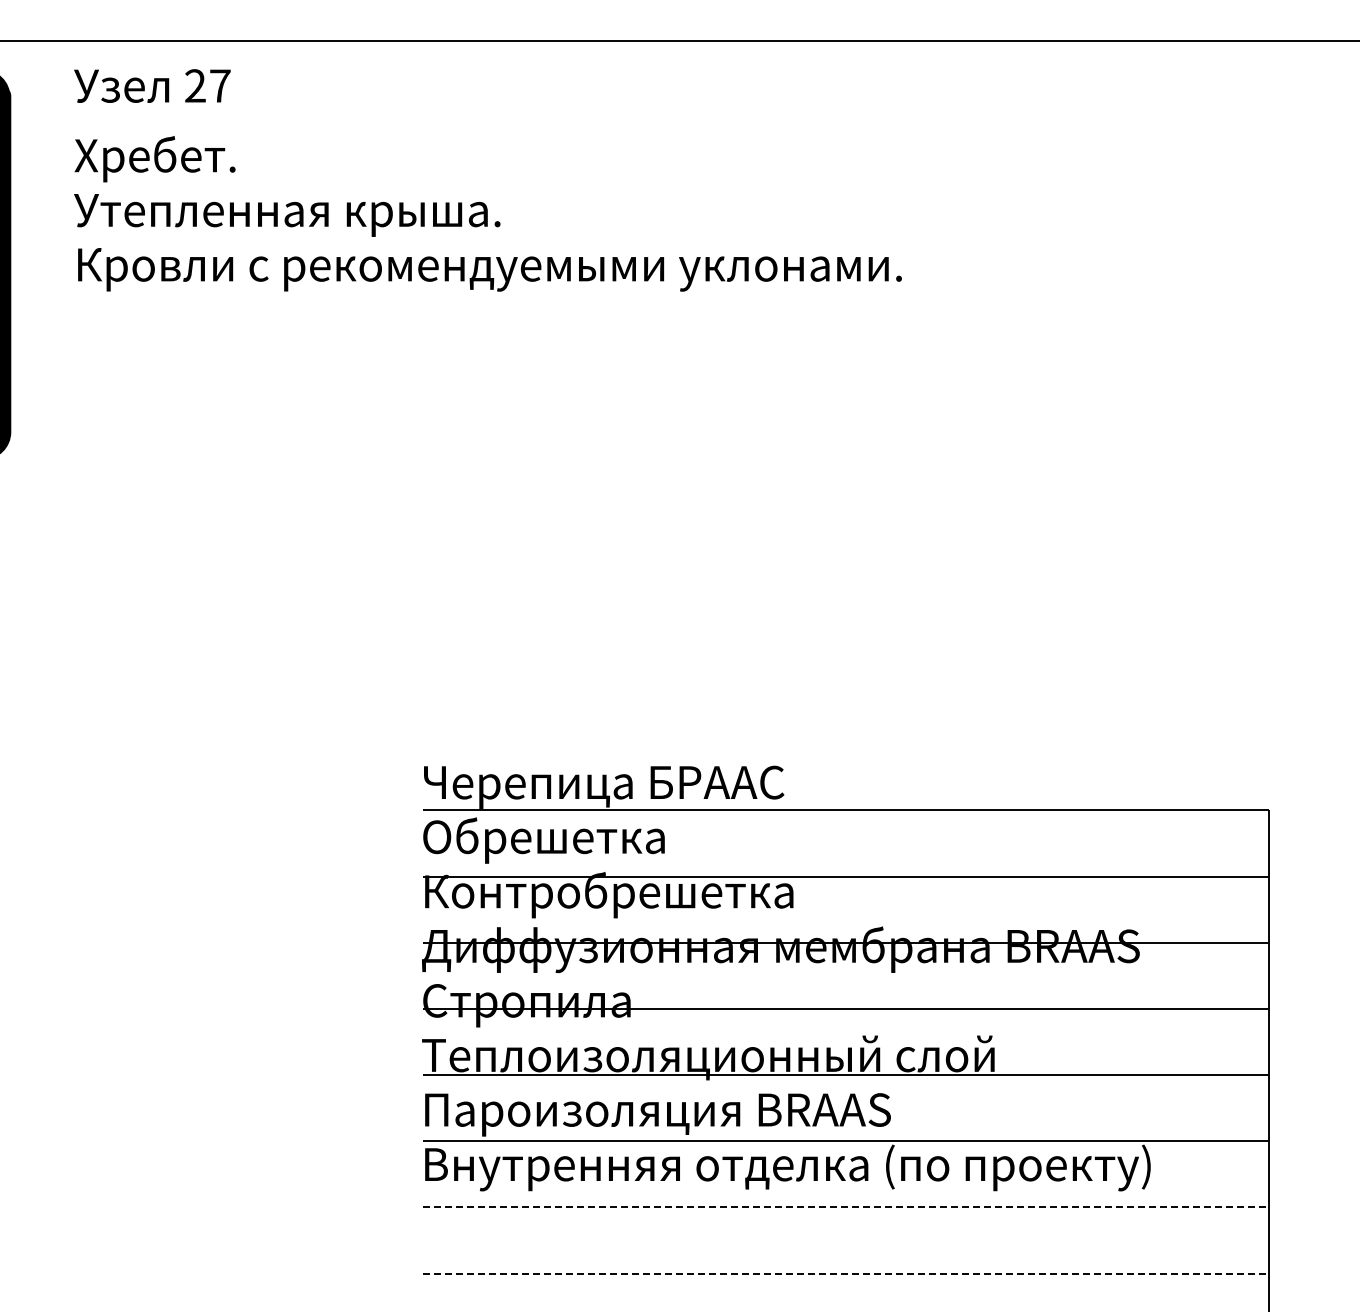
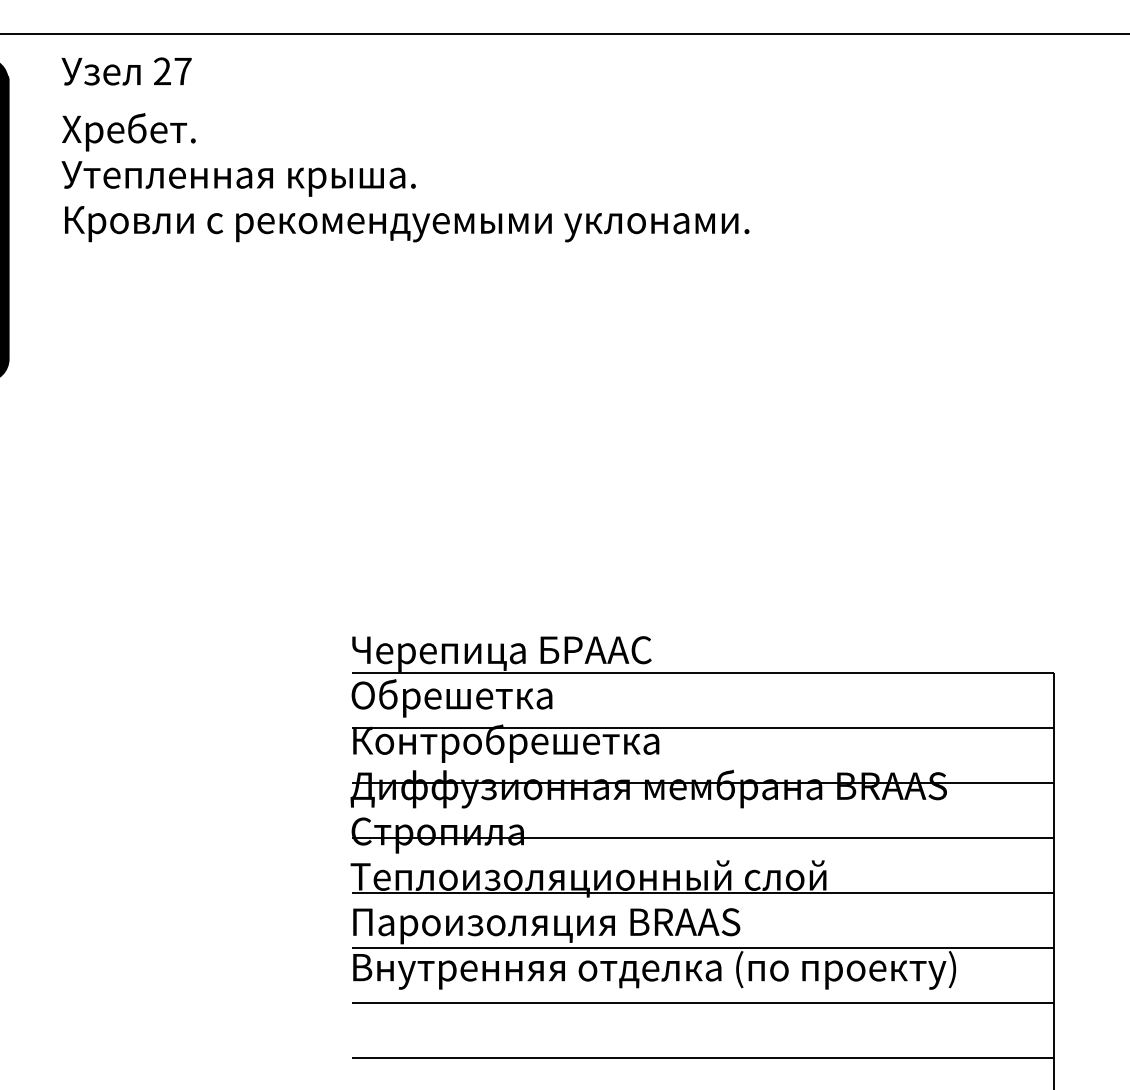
line: (846, 1207) -> (703, 1003), dashed -> solid
line: (846, 1273) -> (703, 1058), dashed -> solid

